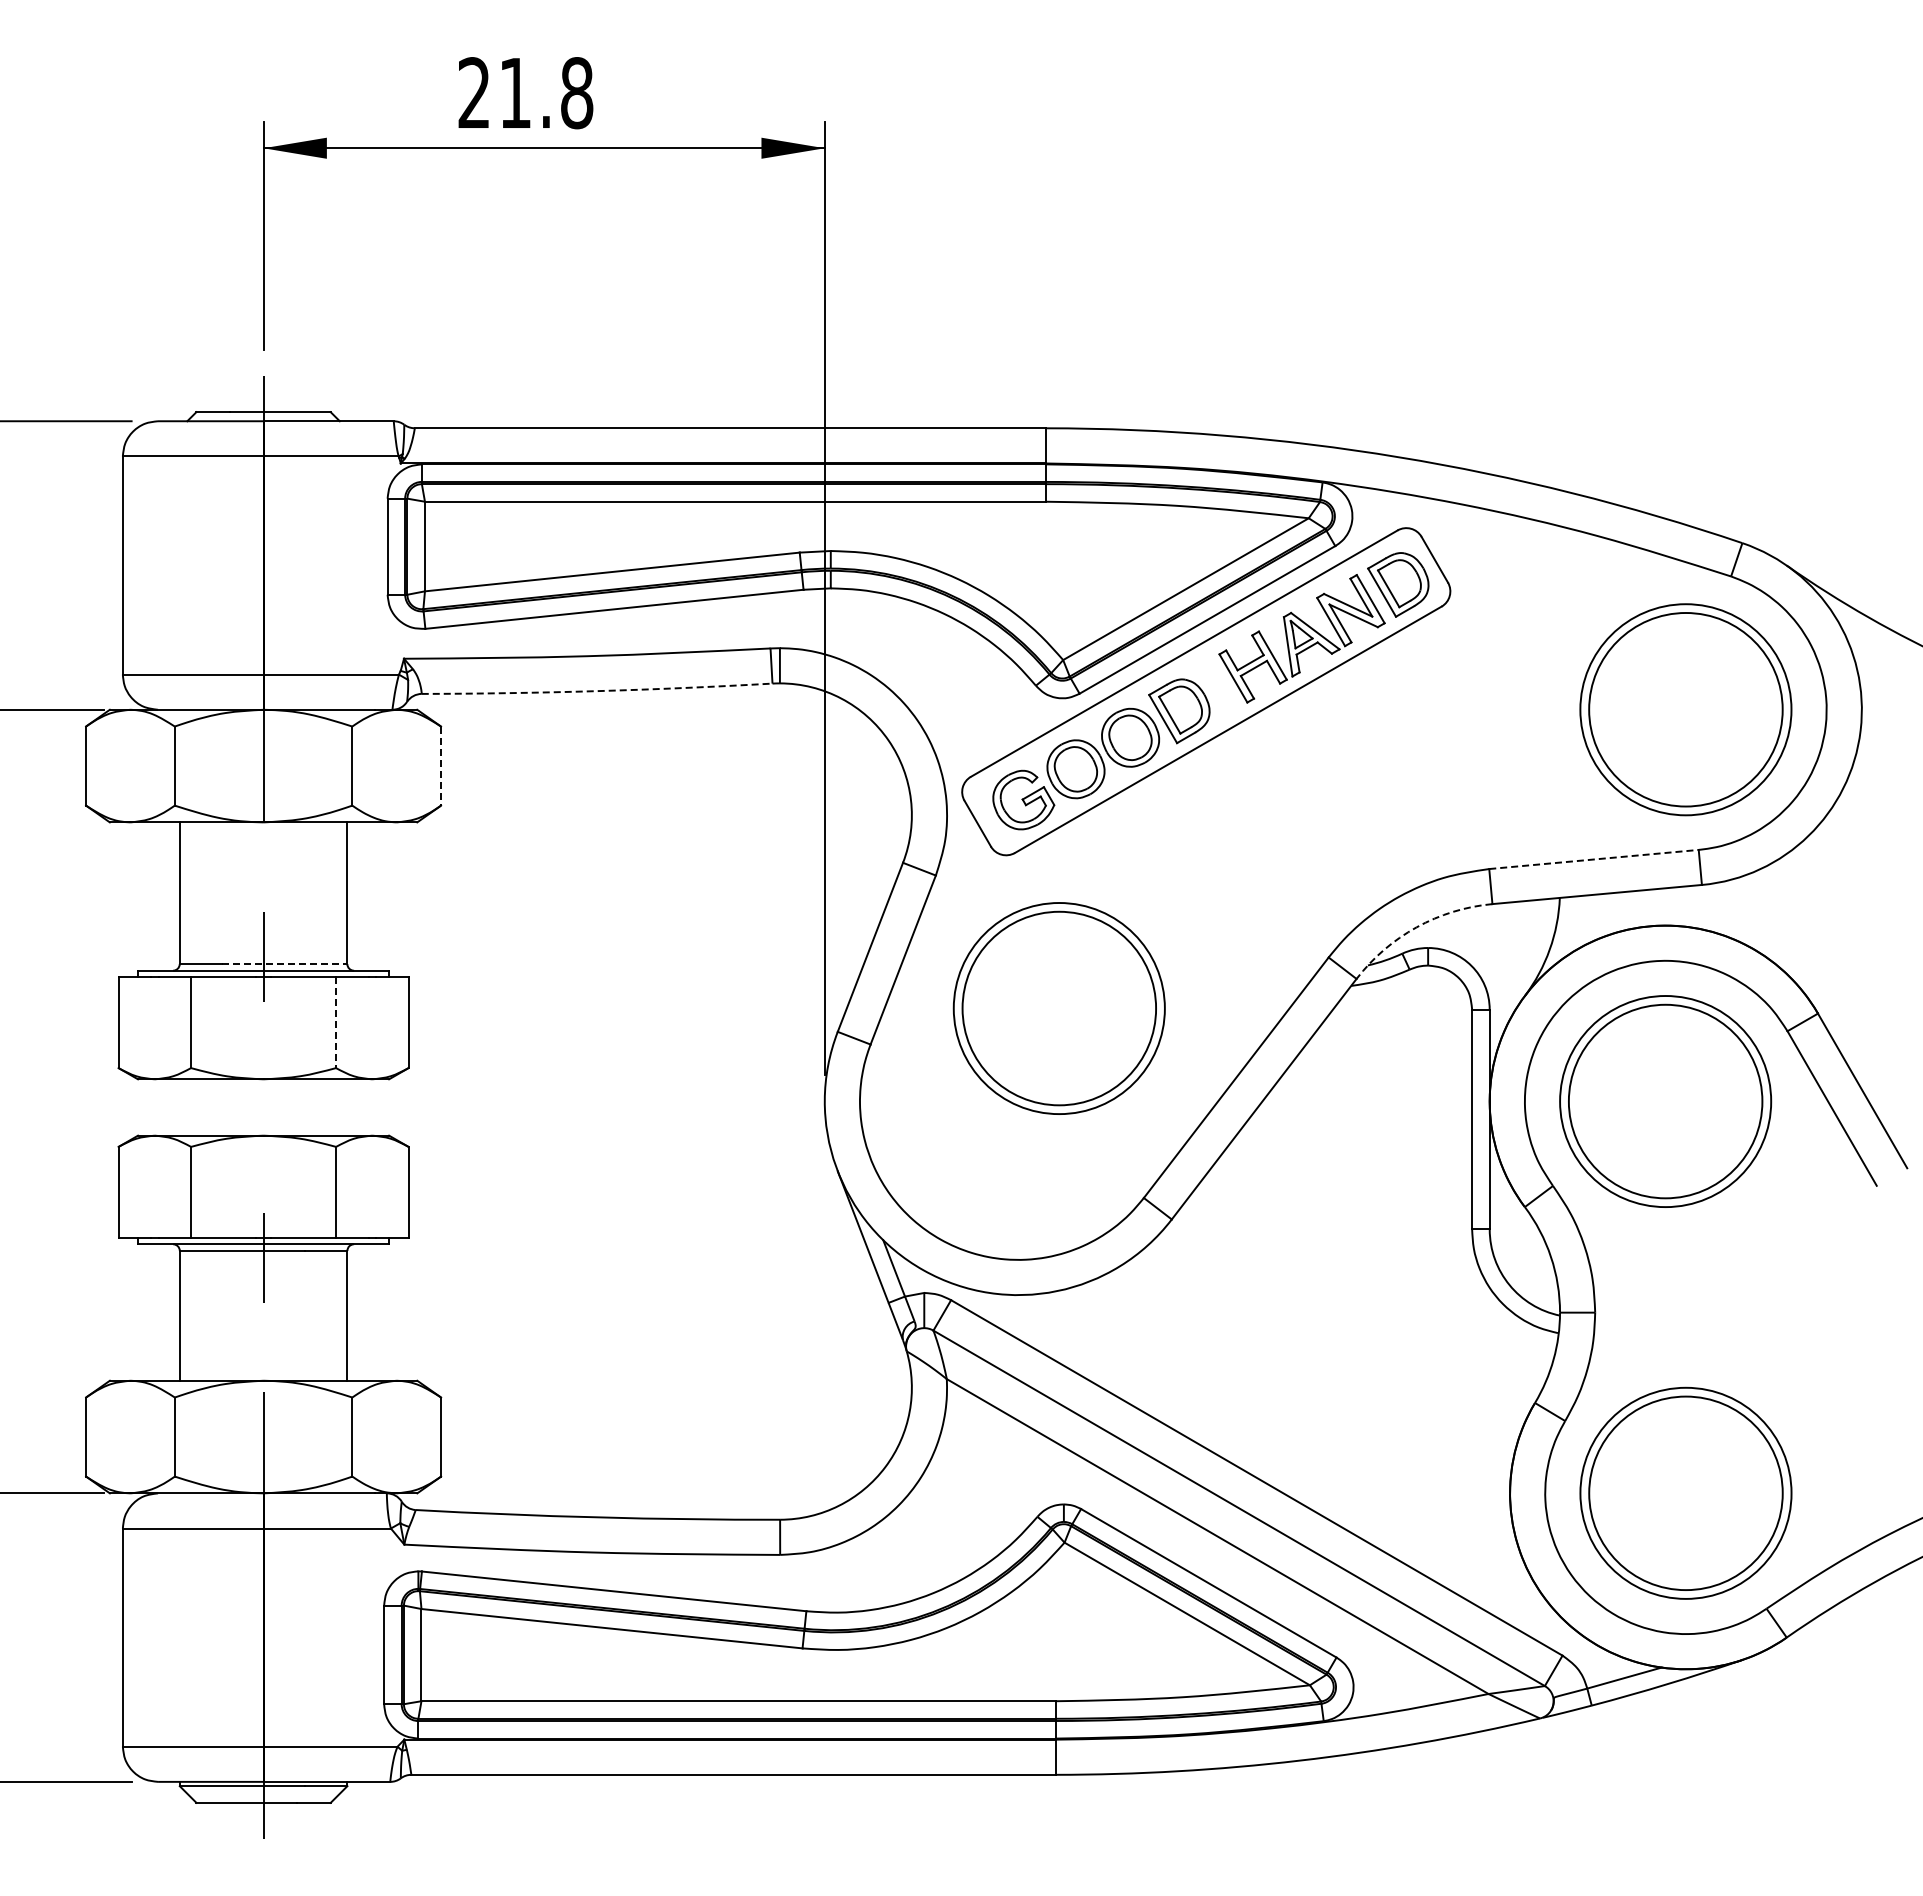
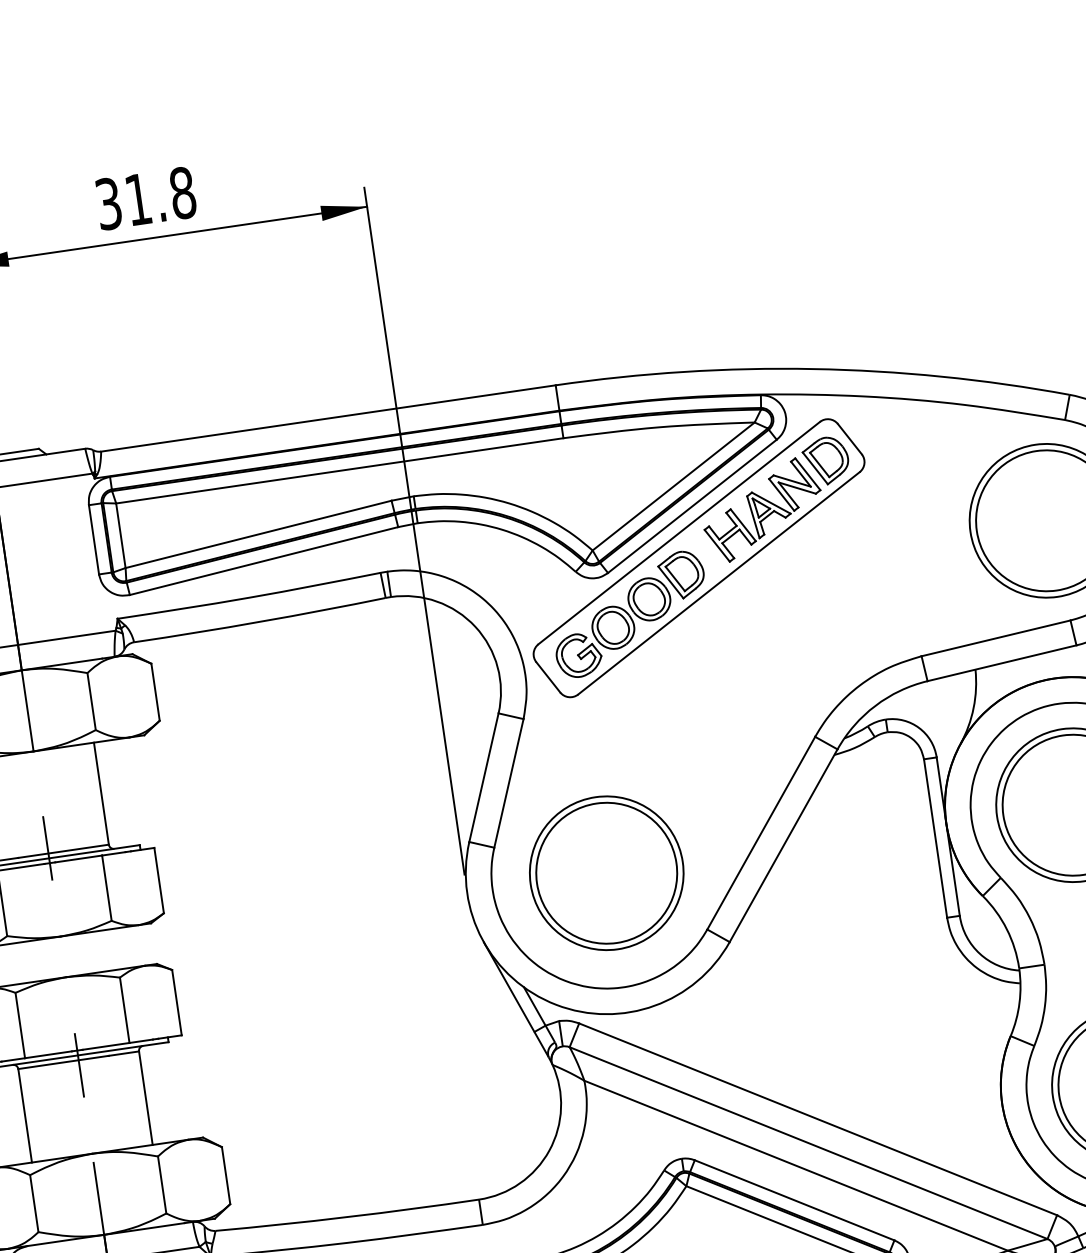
text: (473, 93) -> (108, 204), 21.8 -> 31.8
arc: (597, 691) -> (260, 622), dashed -> solid
line: (441, 766) -> (155, 692), dashed -> solid
line: (1594, 859) -> (996, 638), dashed -> solid
arc: (1416, 927) -> (875, 706), dashed -> solid
line: (284, 964) -> (63, 851), dashed -> solid
part: (1058, 1008) -> (606, 873), moved
line: (336, 1023) -> (107, 888), dashed -> solid

